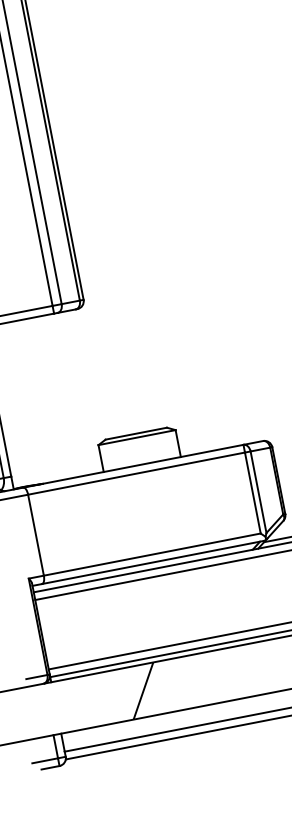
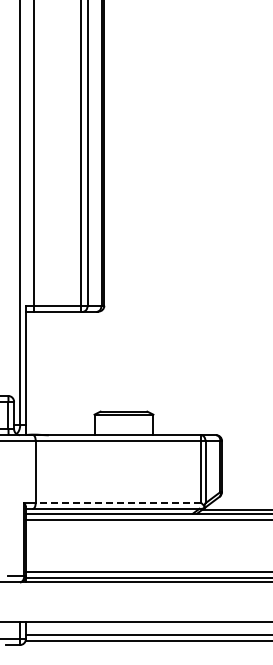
line: (152, 554) -> (118, 502), solid -> dashed
hatch: (143, 690) -> (92, 601), removed

